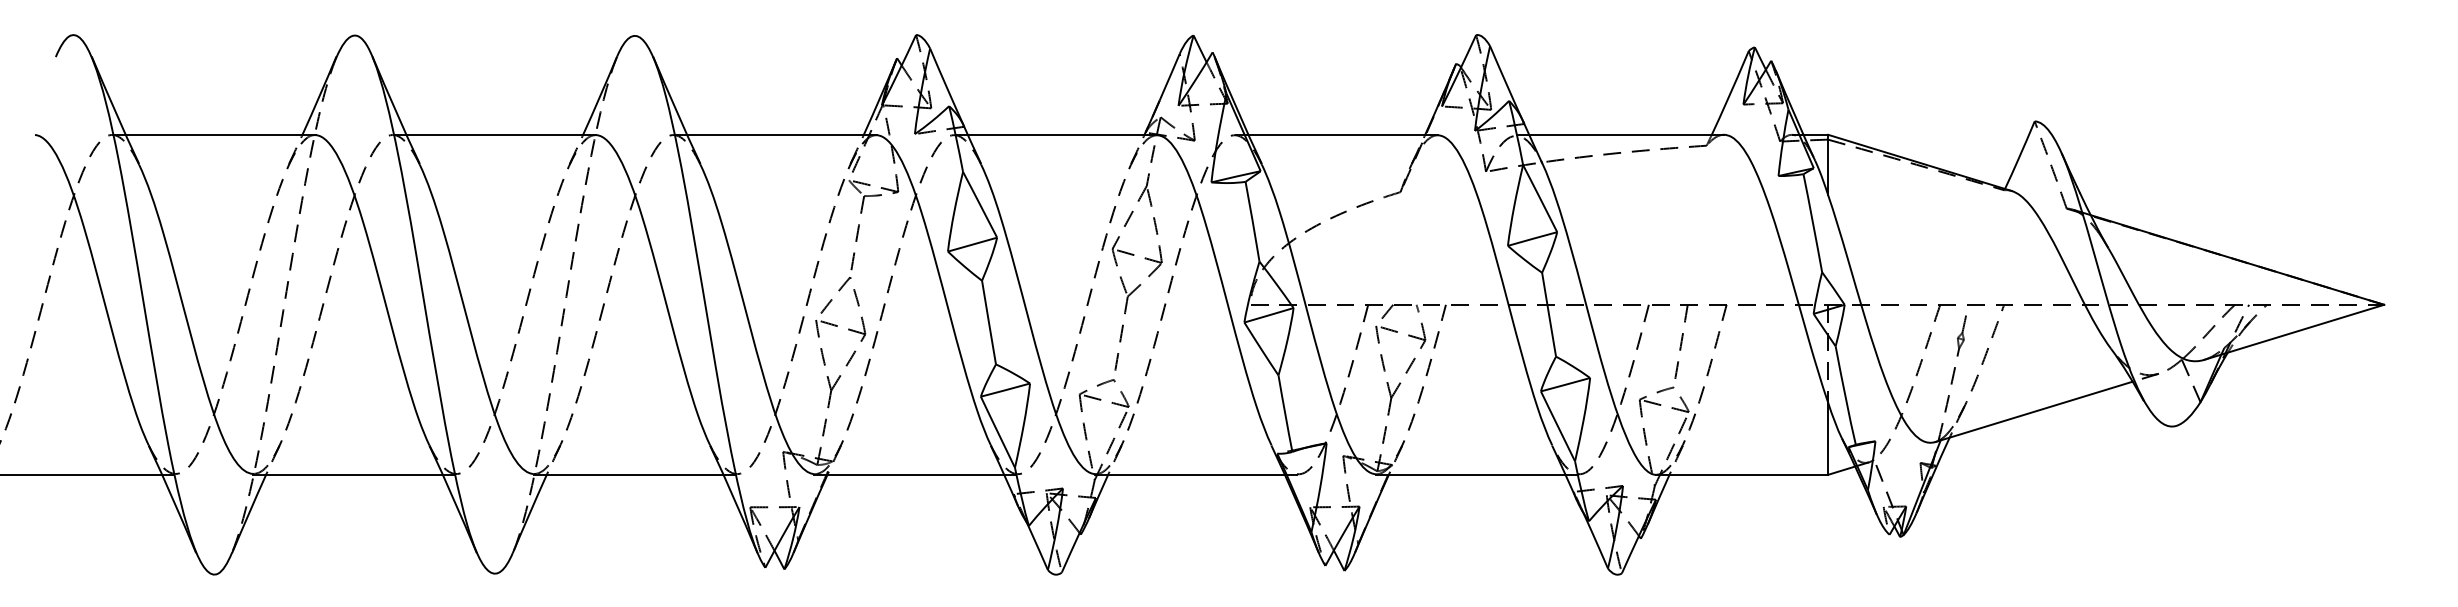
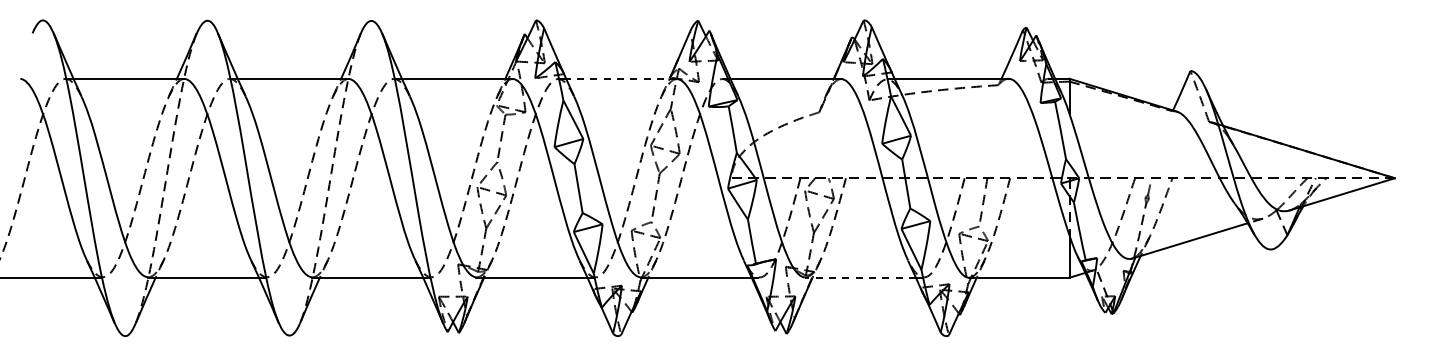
line: (1062, 134) -> (621, 78), solid -> dashed
line: (1470, 474) -> (860, 277), solid -> dashed

